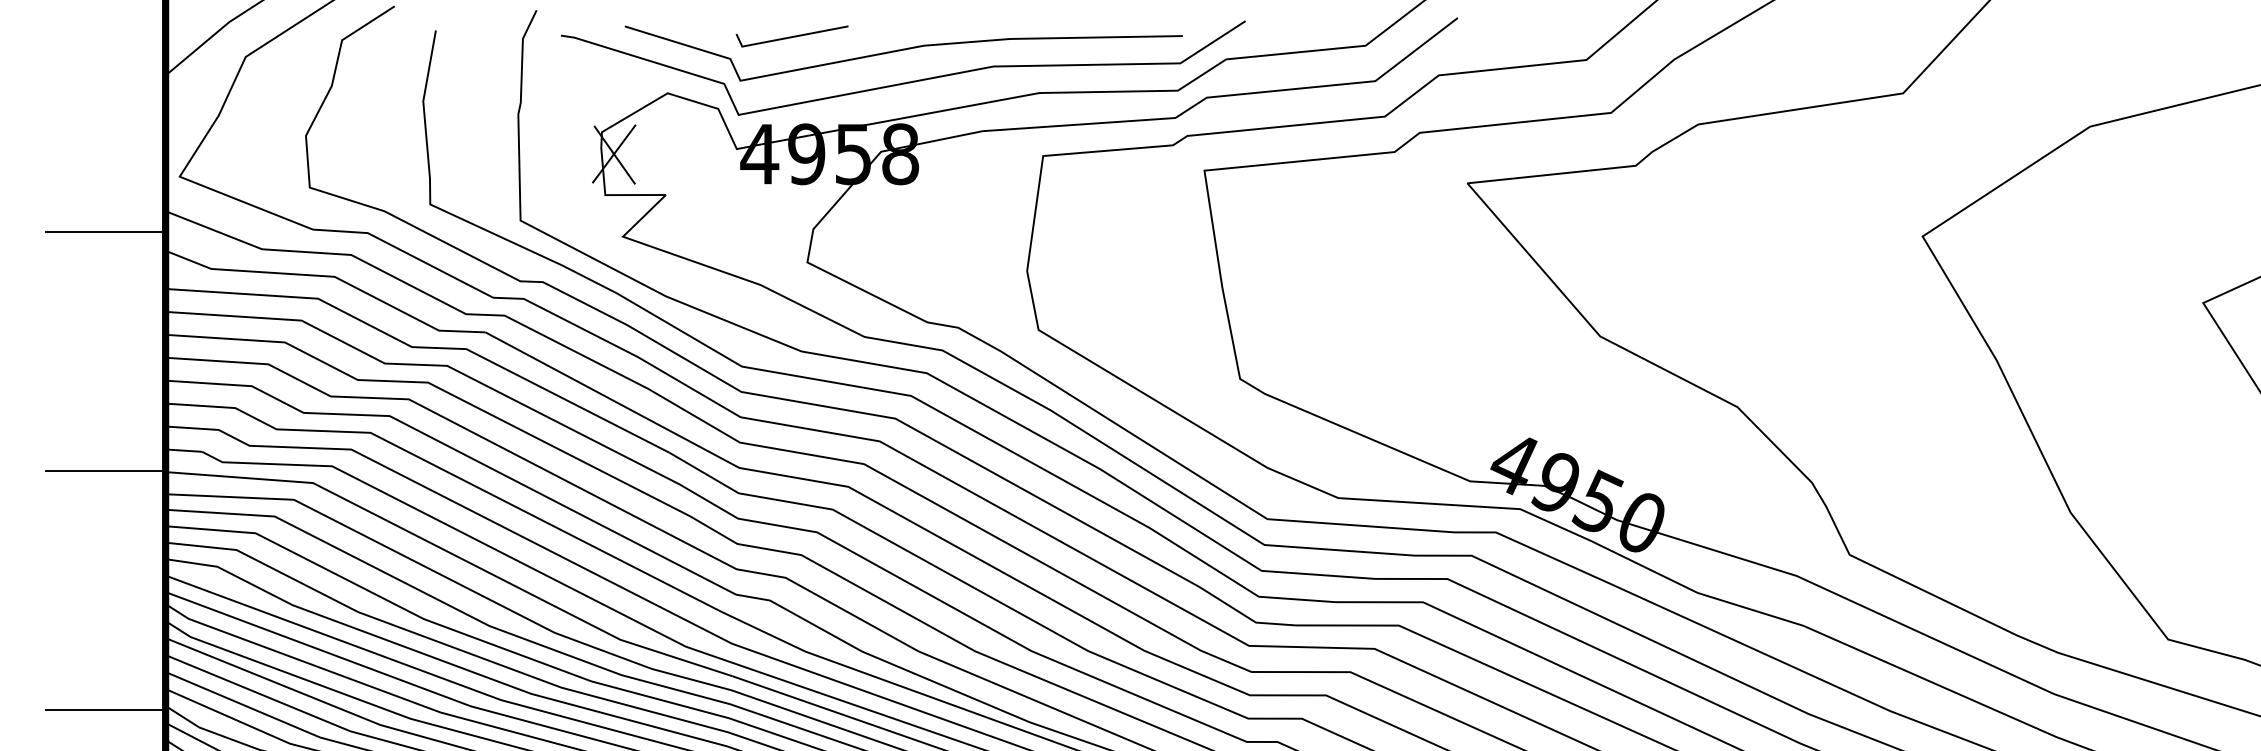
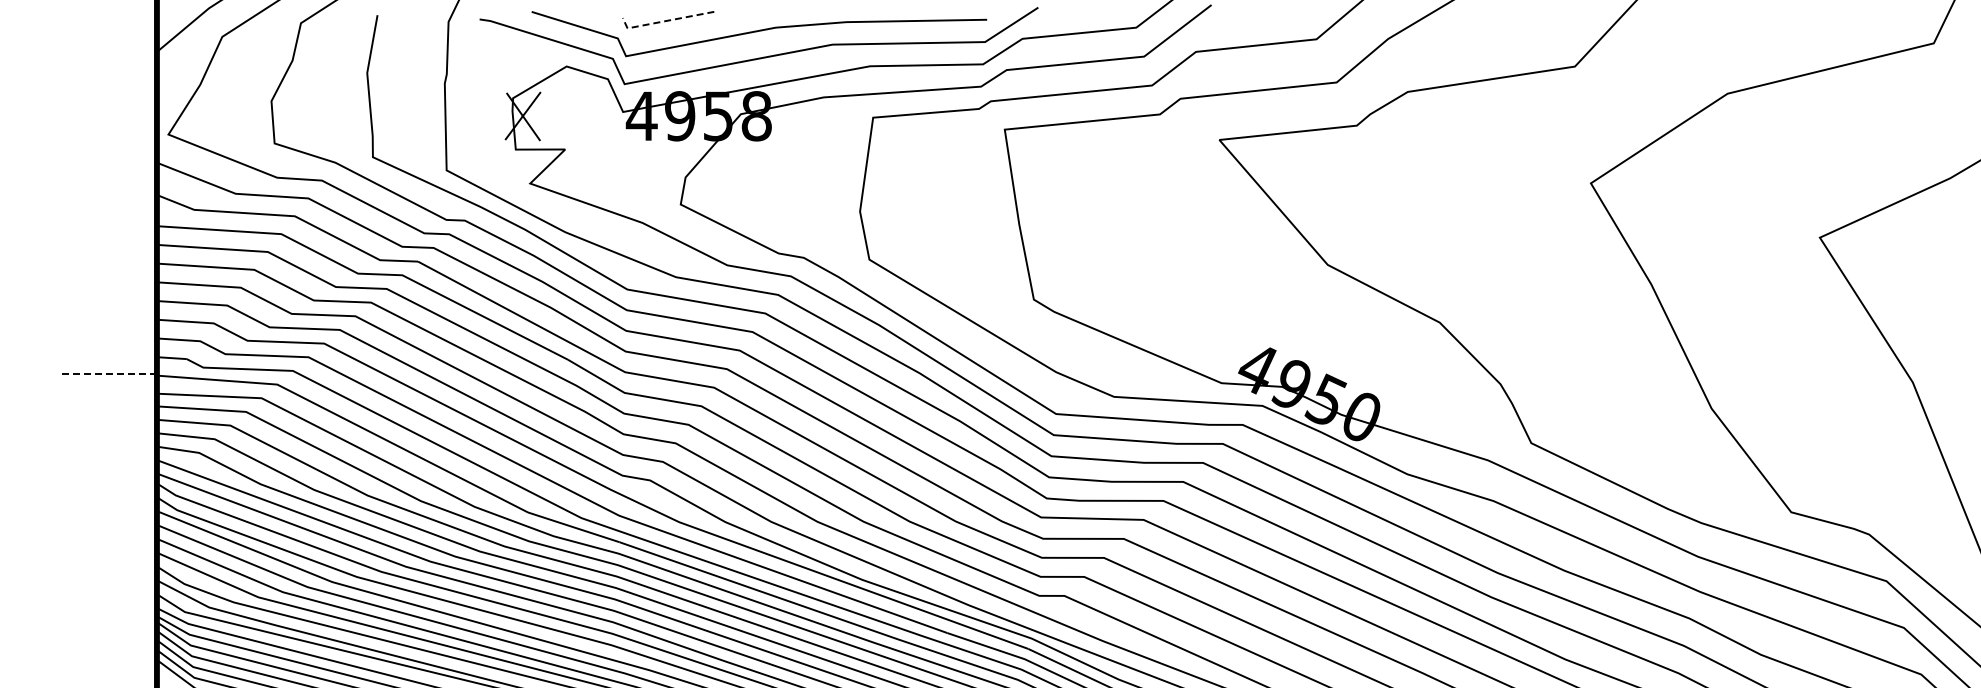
line: (787, 38) -> (664, 21), solid -> dashed
line: (105, 231) -> (107, 179), removed
line: (106, 470) -> (108, 374), solid -> dashed
line: (105, 709) -> (107, 569), removed

